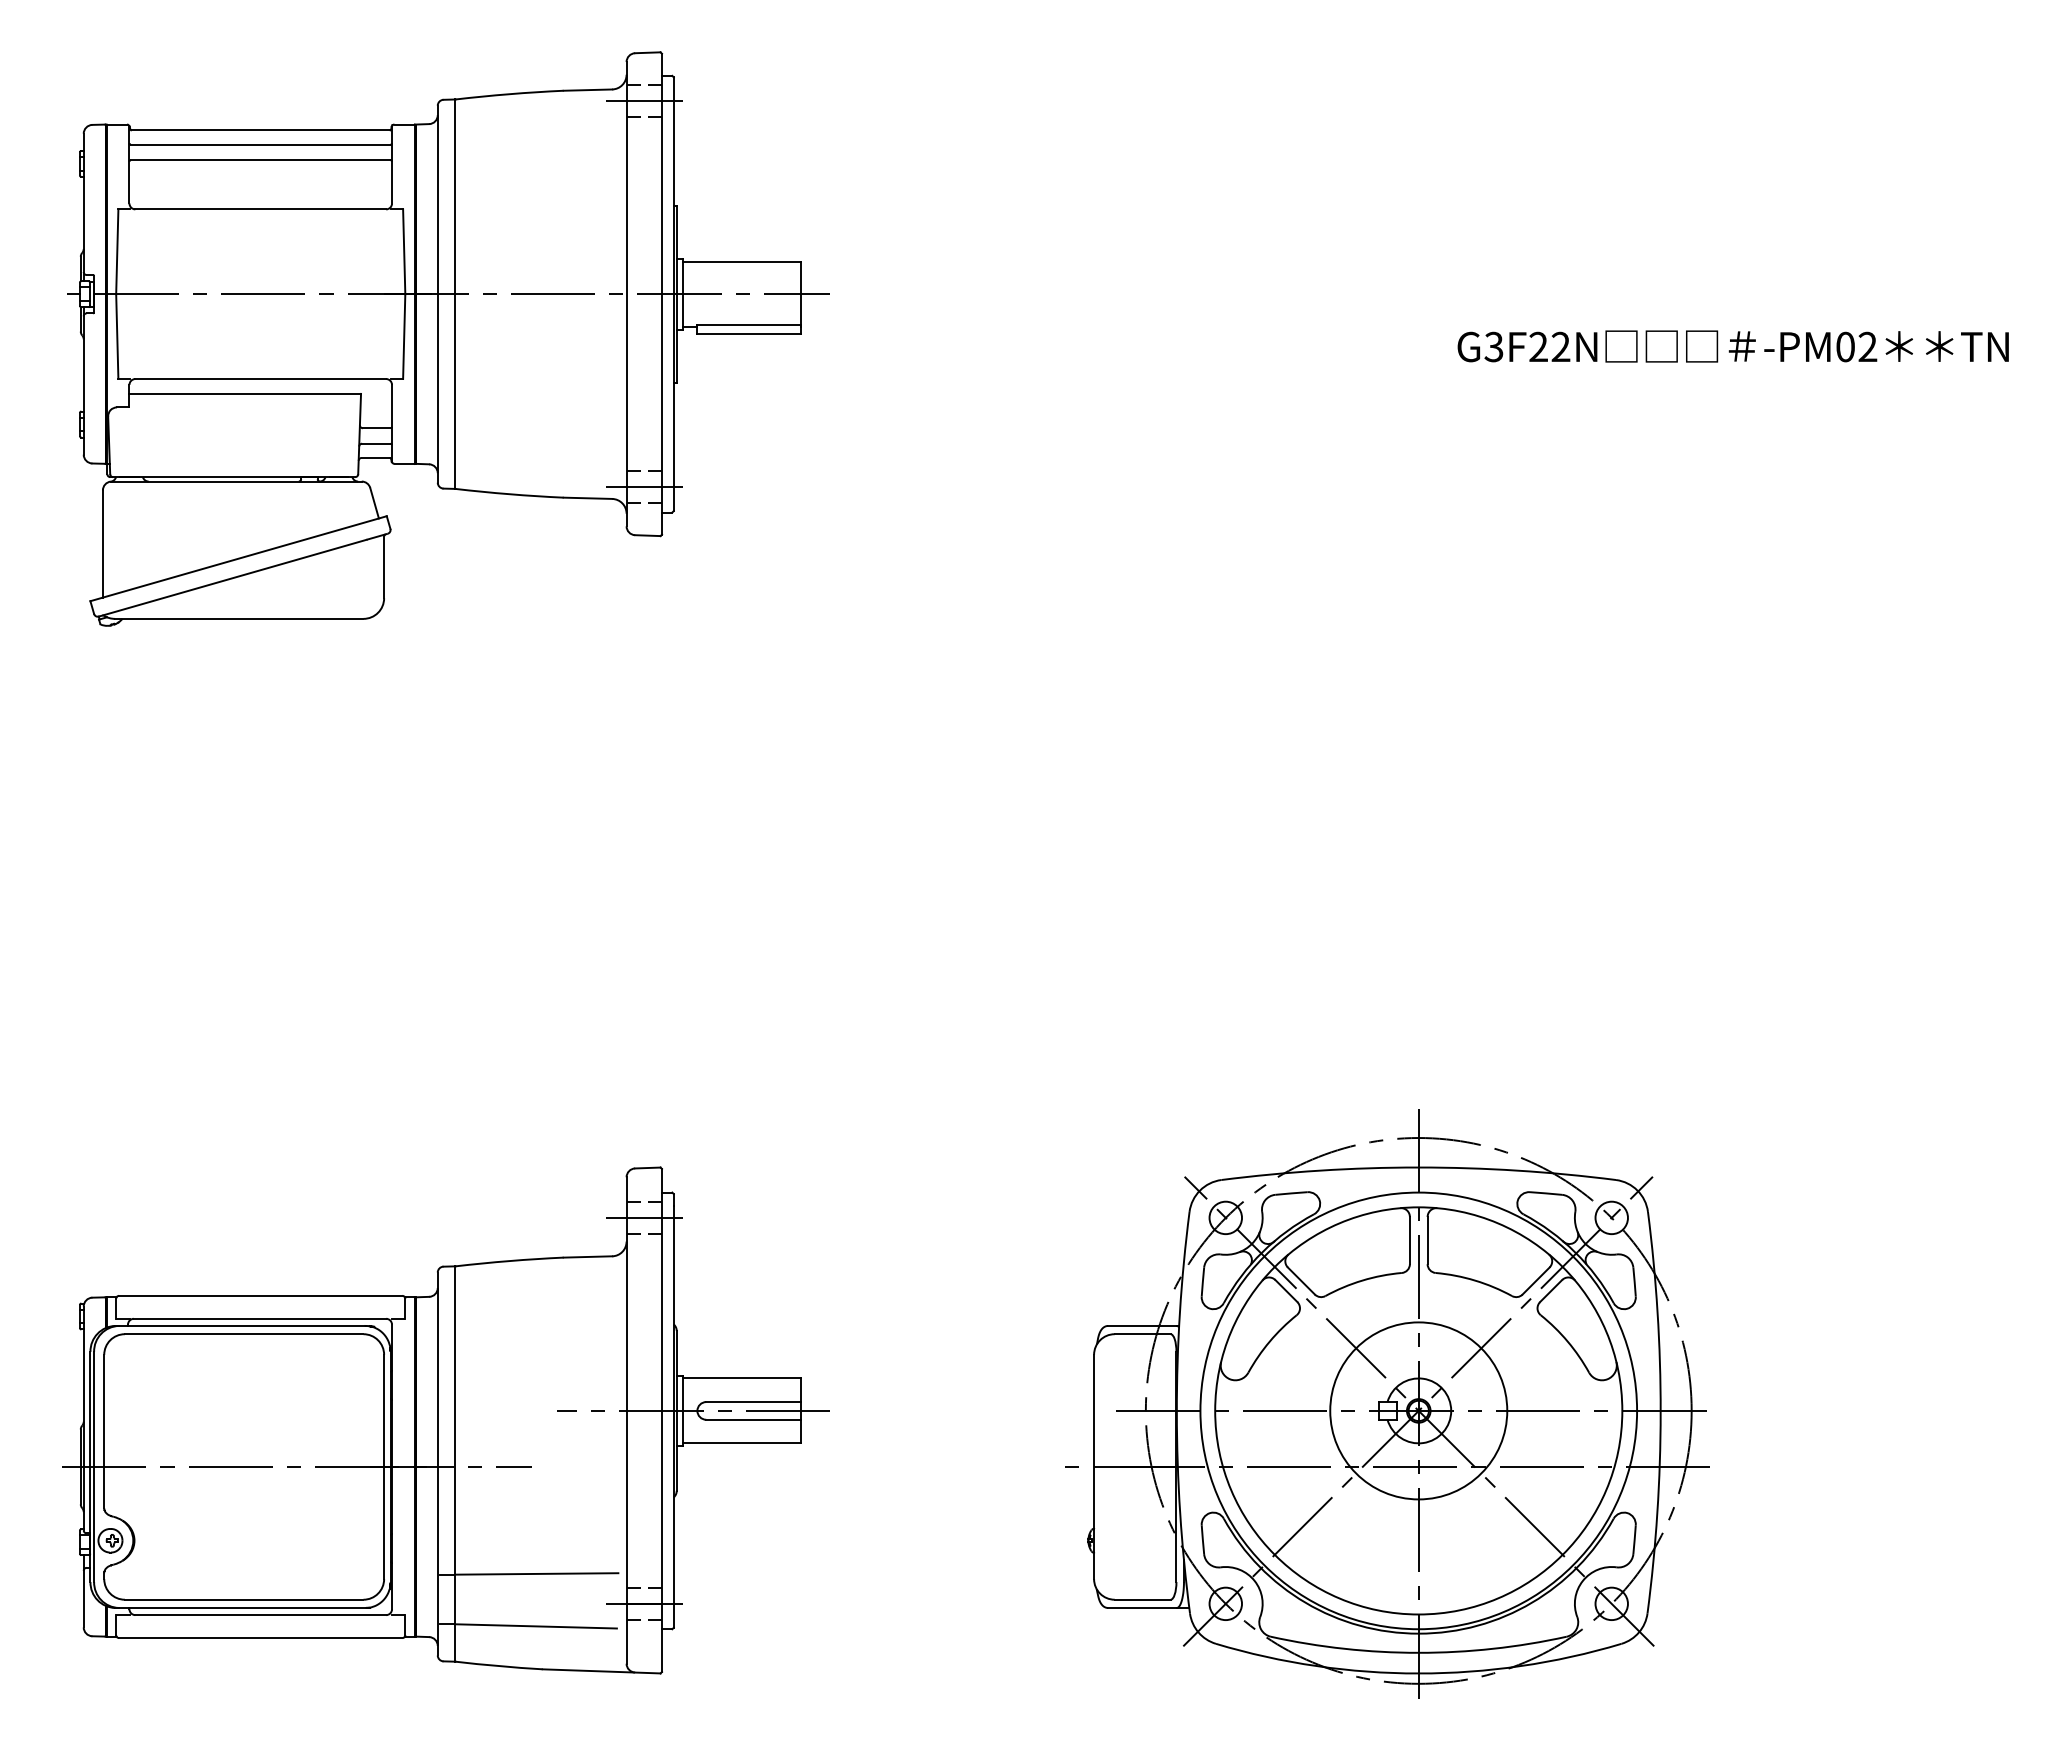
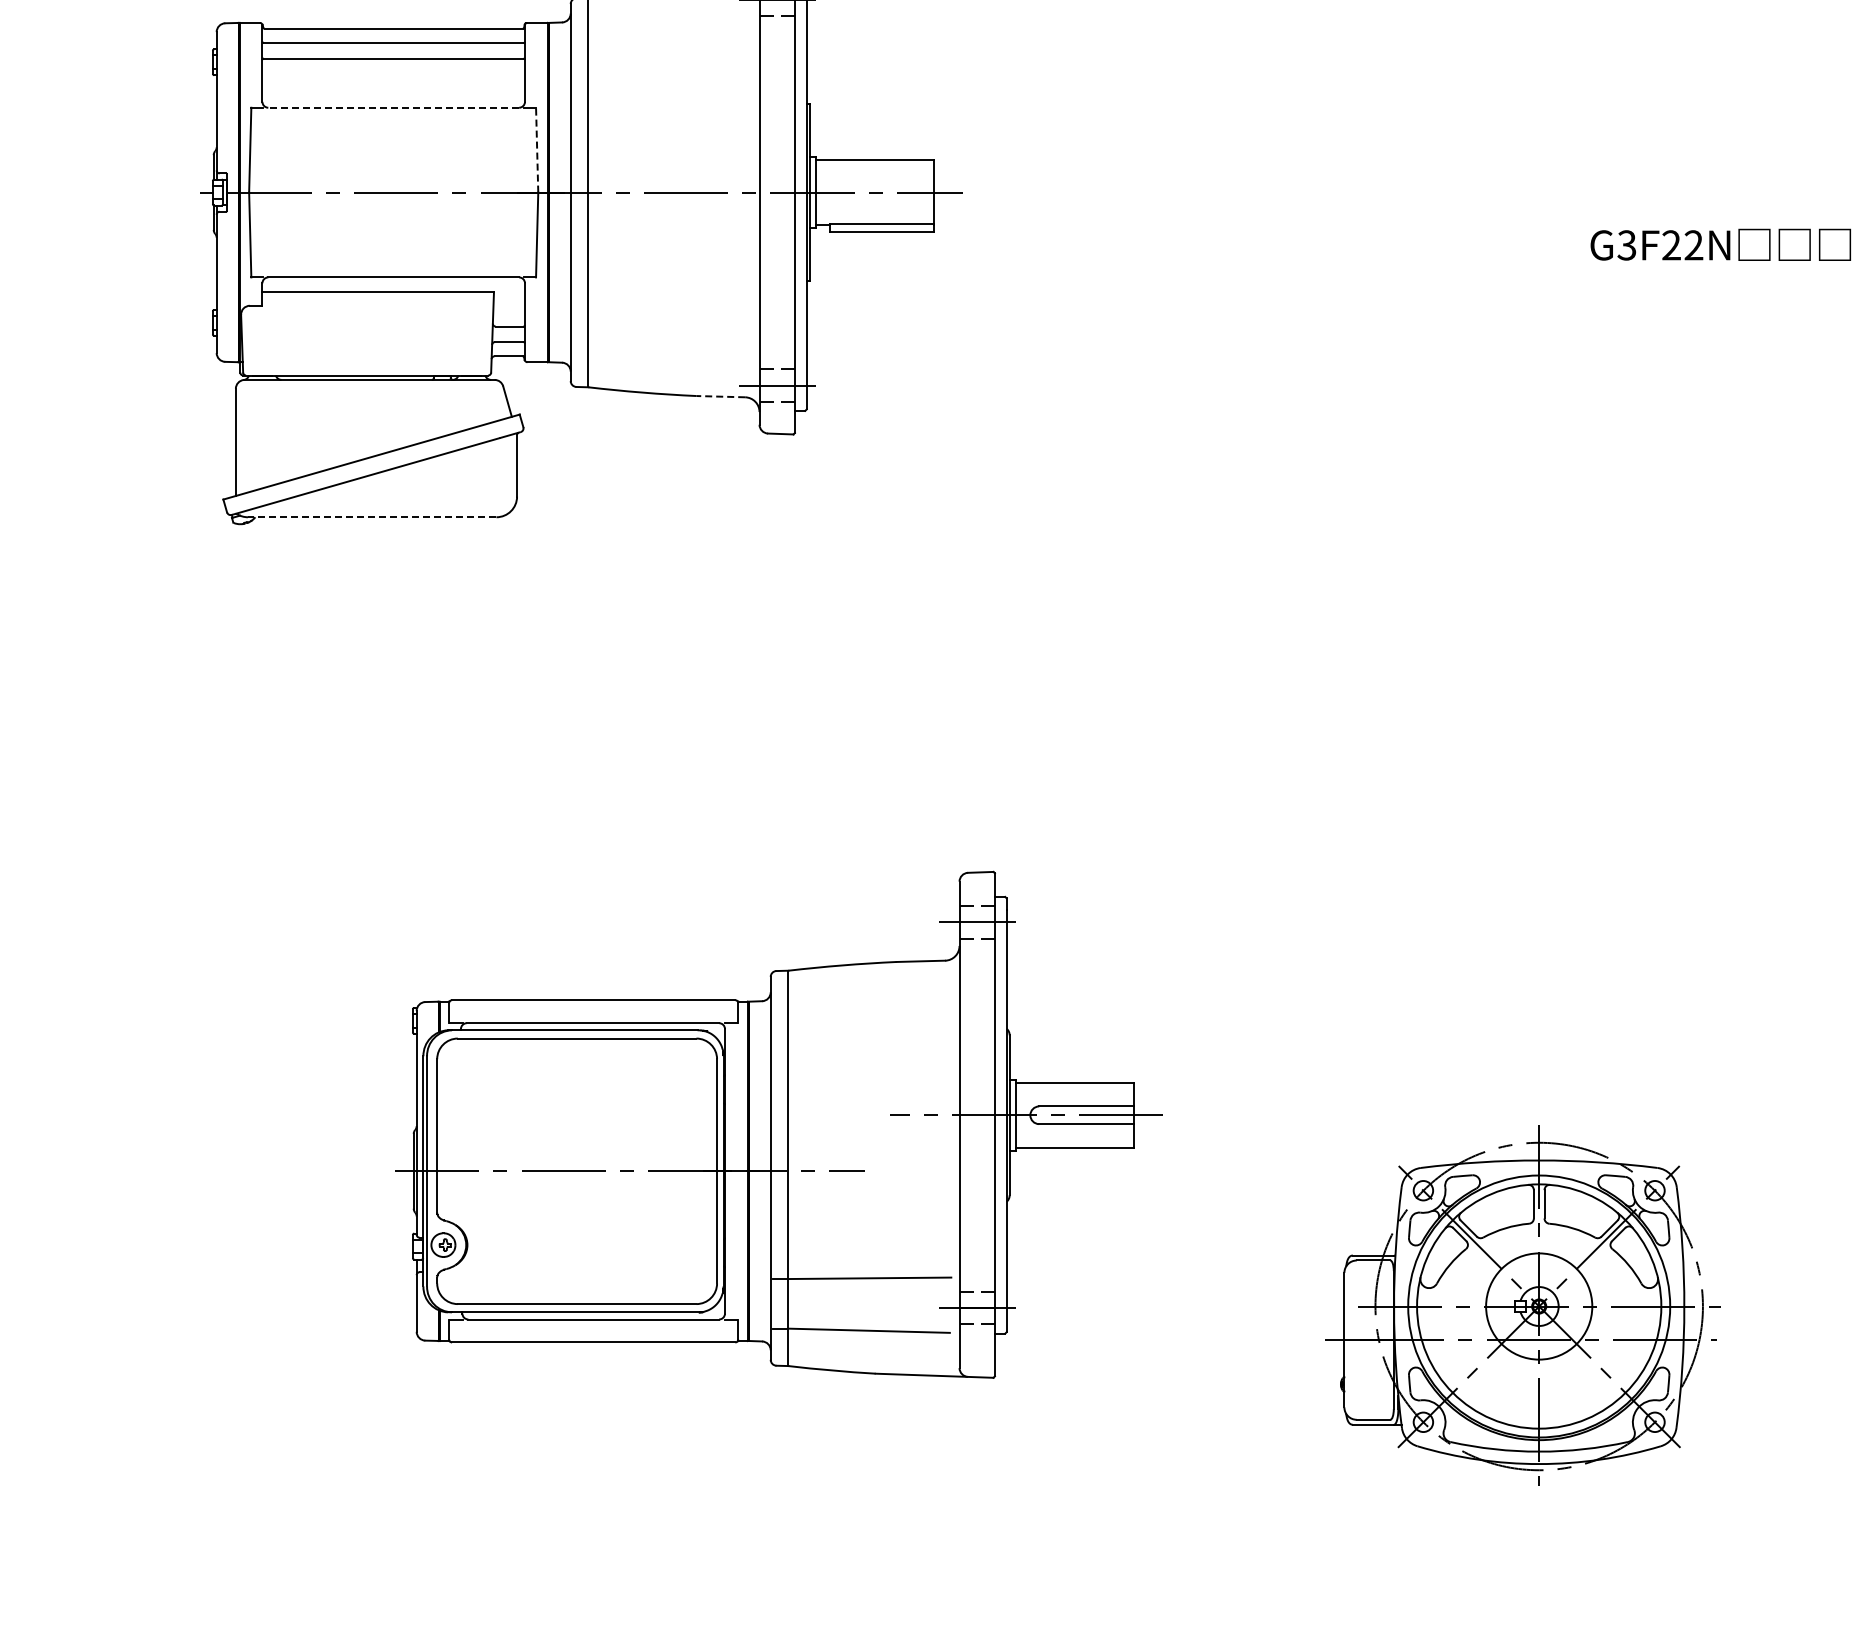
line: (260, 209) -> (393, 107), solid -> dashed
line: (404, 251) -> (537, 149), solid -> dashed
line: (587, 498) -> (720, 396), solid -> dashed
line: (238, 618) -> (371, 516), solid -> dashed
part: (1387, 1403) -> (1520, 1301), size x0.6
part: (445, 1420) -> (778, 1124), moved

